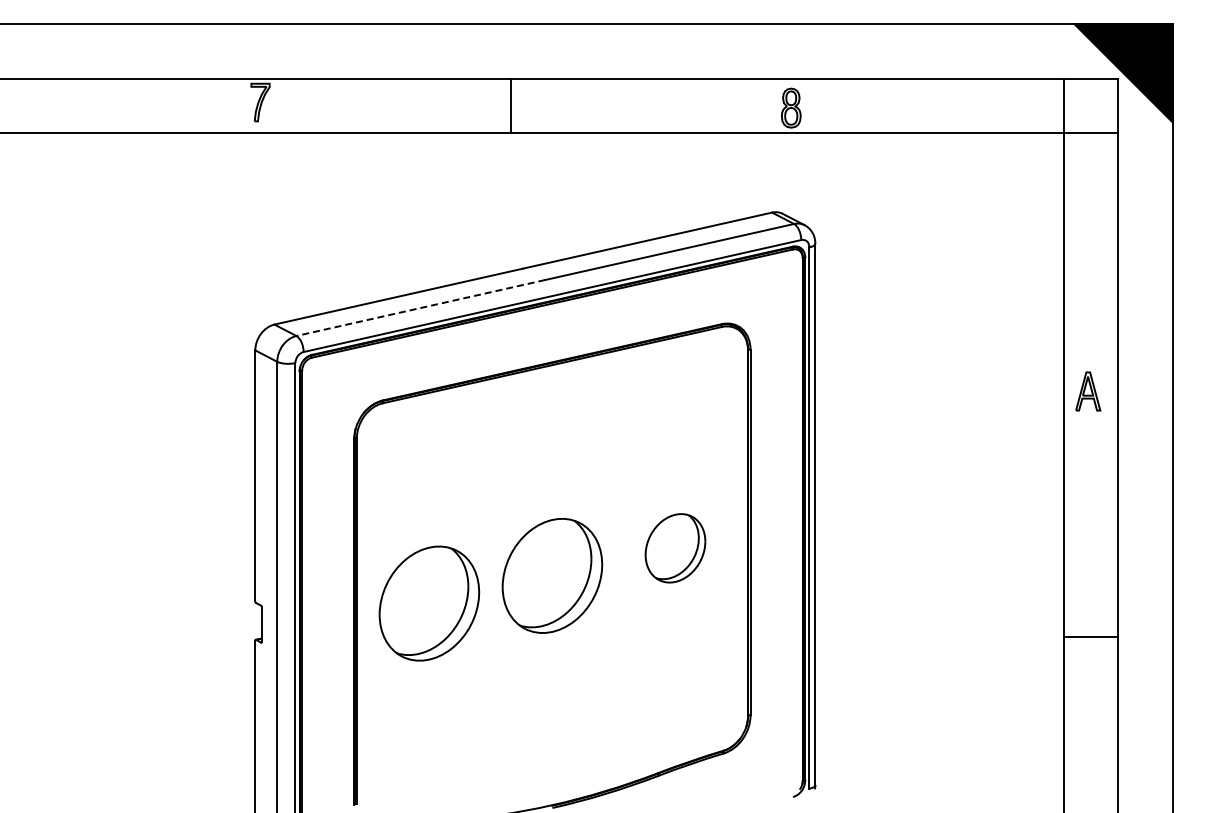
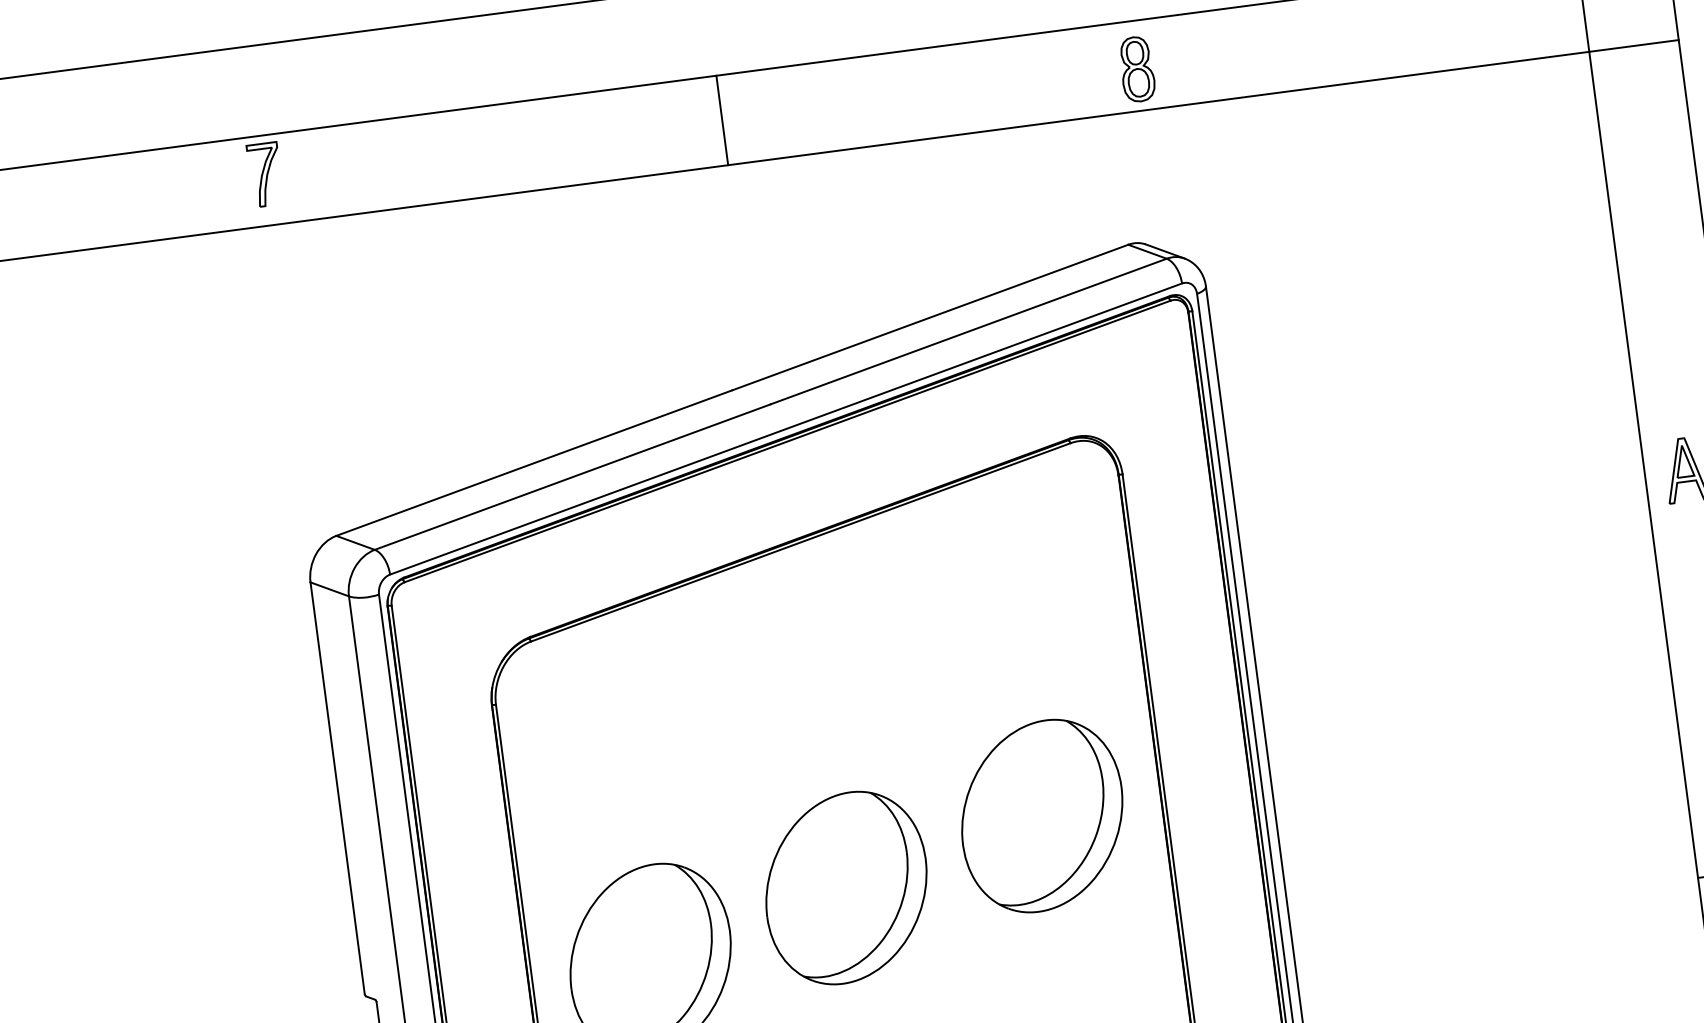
line: (510, 105) -> (722, 119), moved
line: (420, 308) -> (572, 477), dashed -> solid
part: (675, 548) -> (1042, 816), size x1.67

